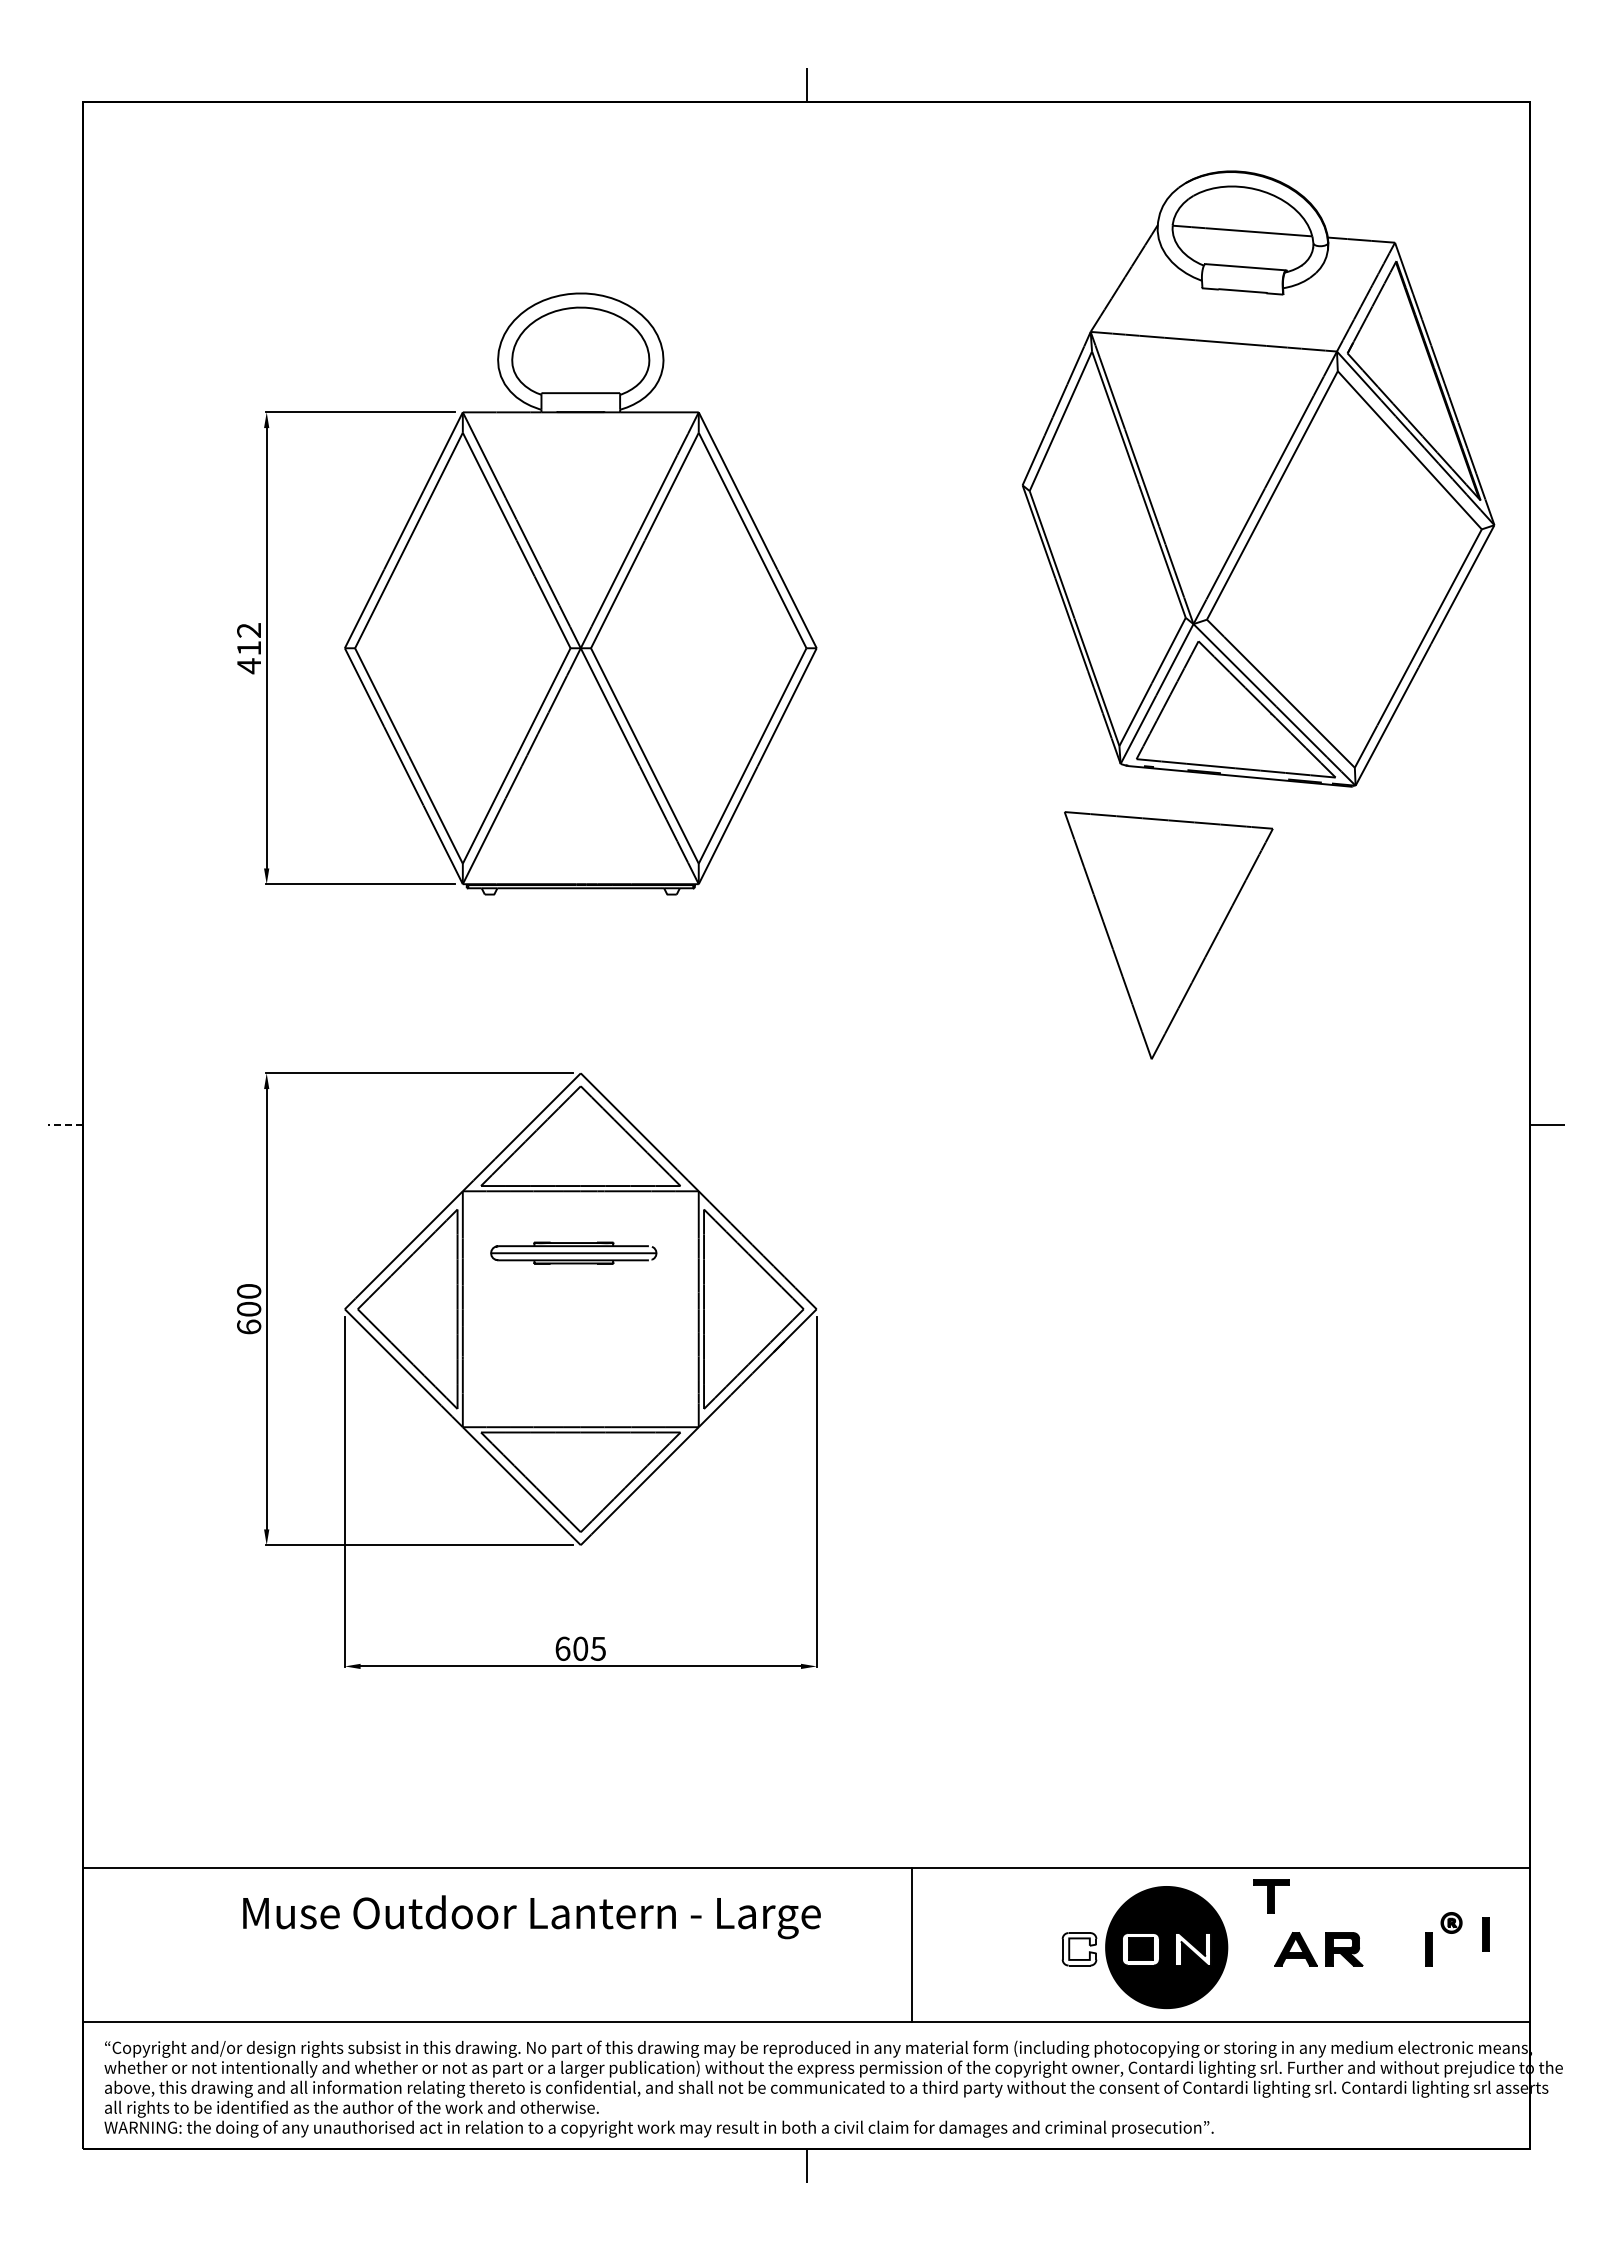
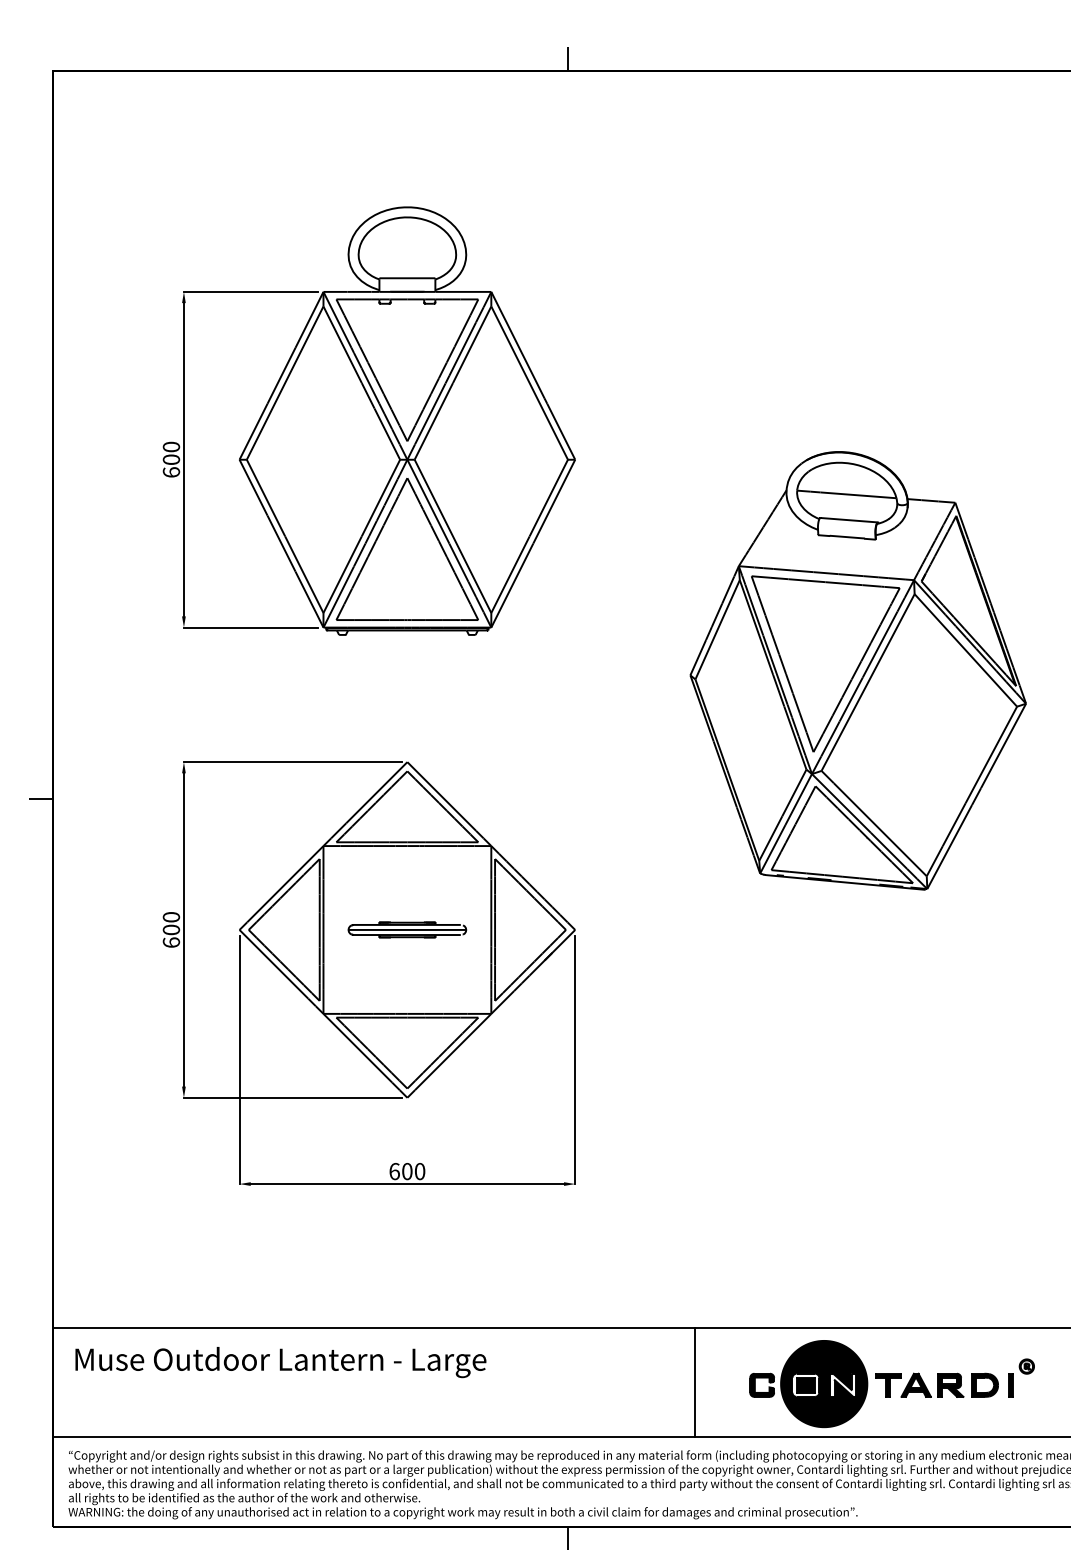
part: (1258, 478) -> (858, 670), moved
part: (580, 522) -> (407, 370), added
text: (249, 648) -> (171, 459), 412 -> 600
part: (580, 774) -> (407, 549), added
line: (65, 1125) -> (40, 799), dashed -> solid
part: (573, 1252) -> (407, 929), moved
text: (597, 1648) -> (419, 1171), 605 -> 600
part: (1271, 1896) -> (888, 1385), moved
text: (531, 1917) -> (280, 1362), moved
part: (1485, 1934) -> (1051, 1374), removed
line: (912, 1944) -> (695, 1381), moved
fill: (1079, 1949) -> (762, 1385), added
part: (1392, 1949) -> (984, 1385), added

